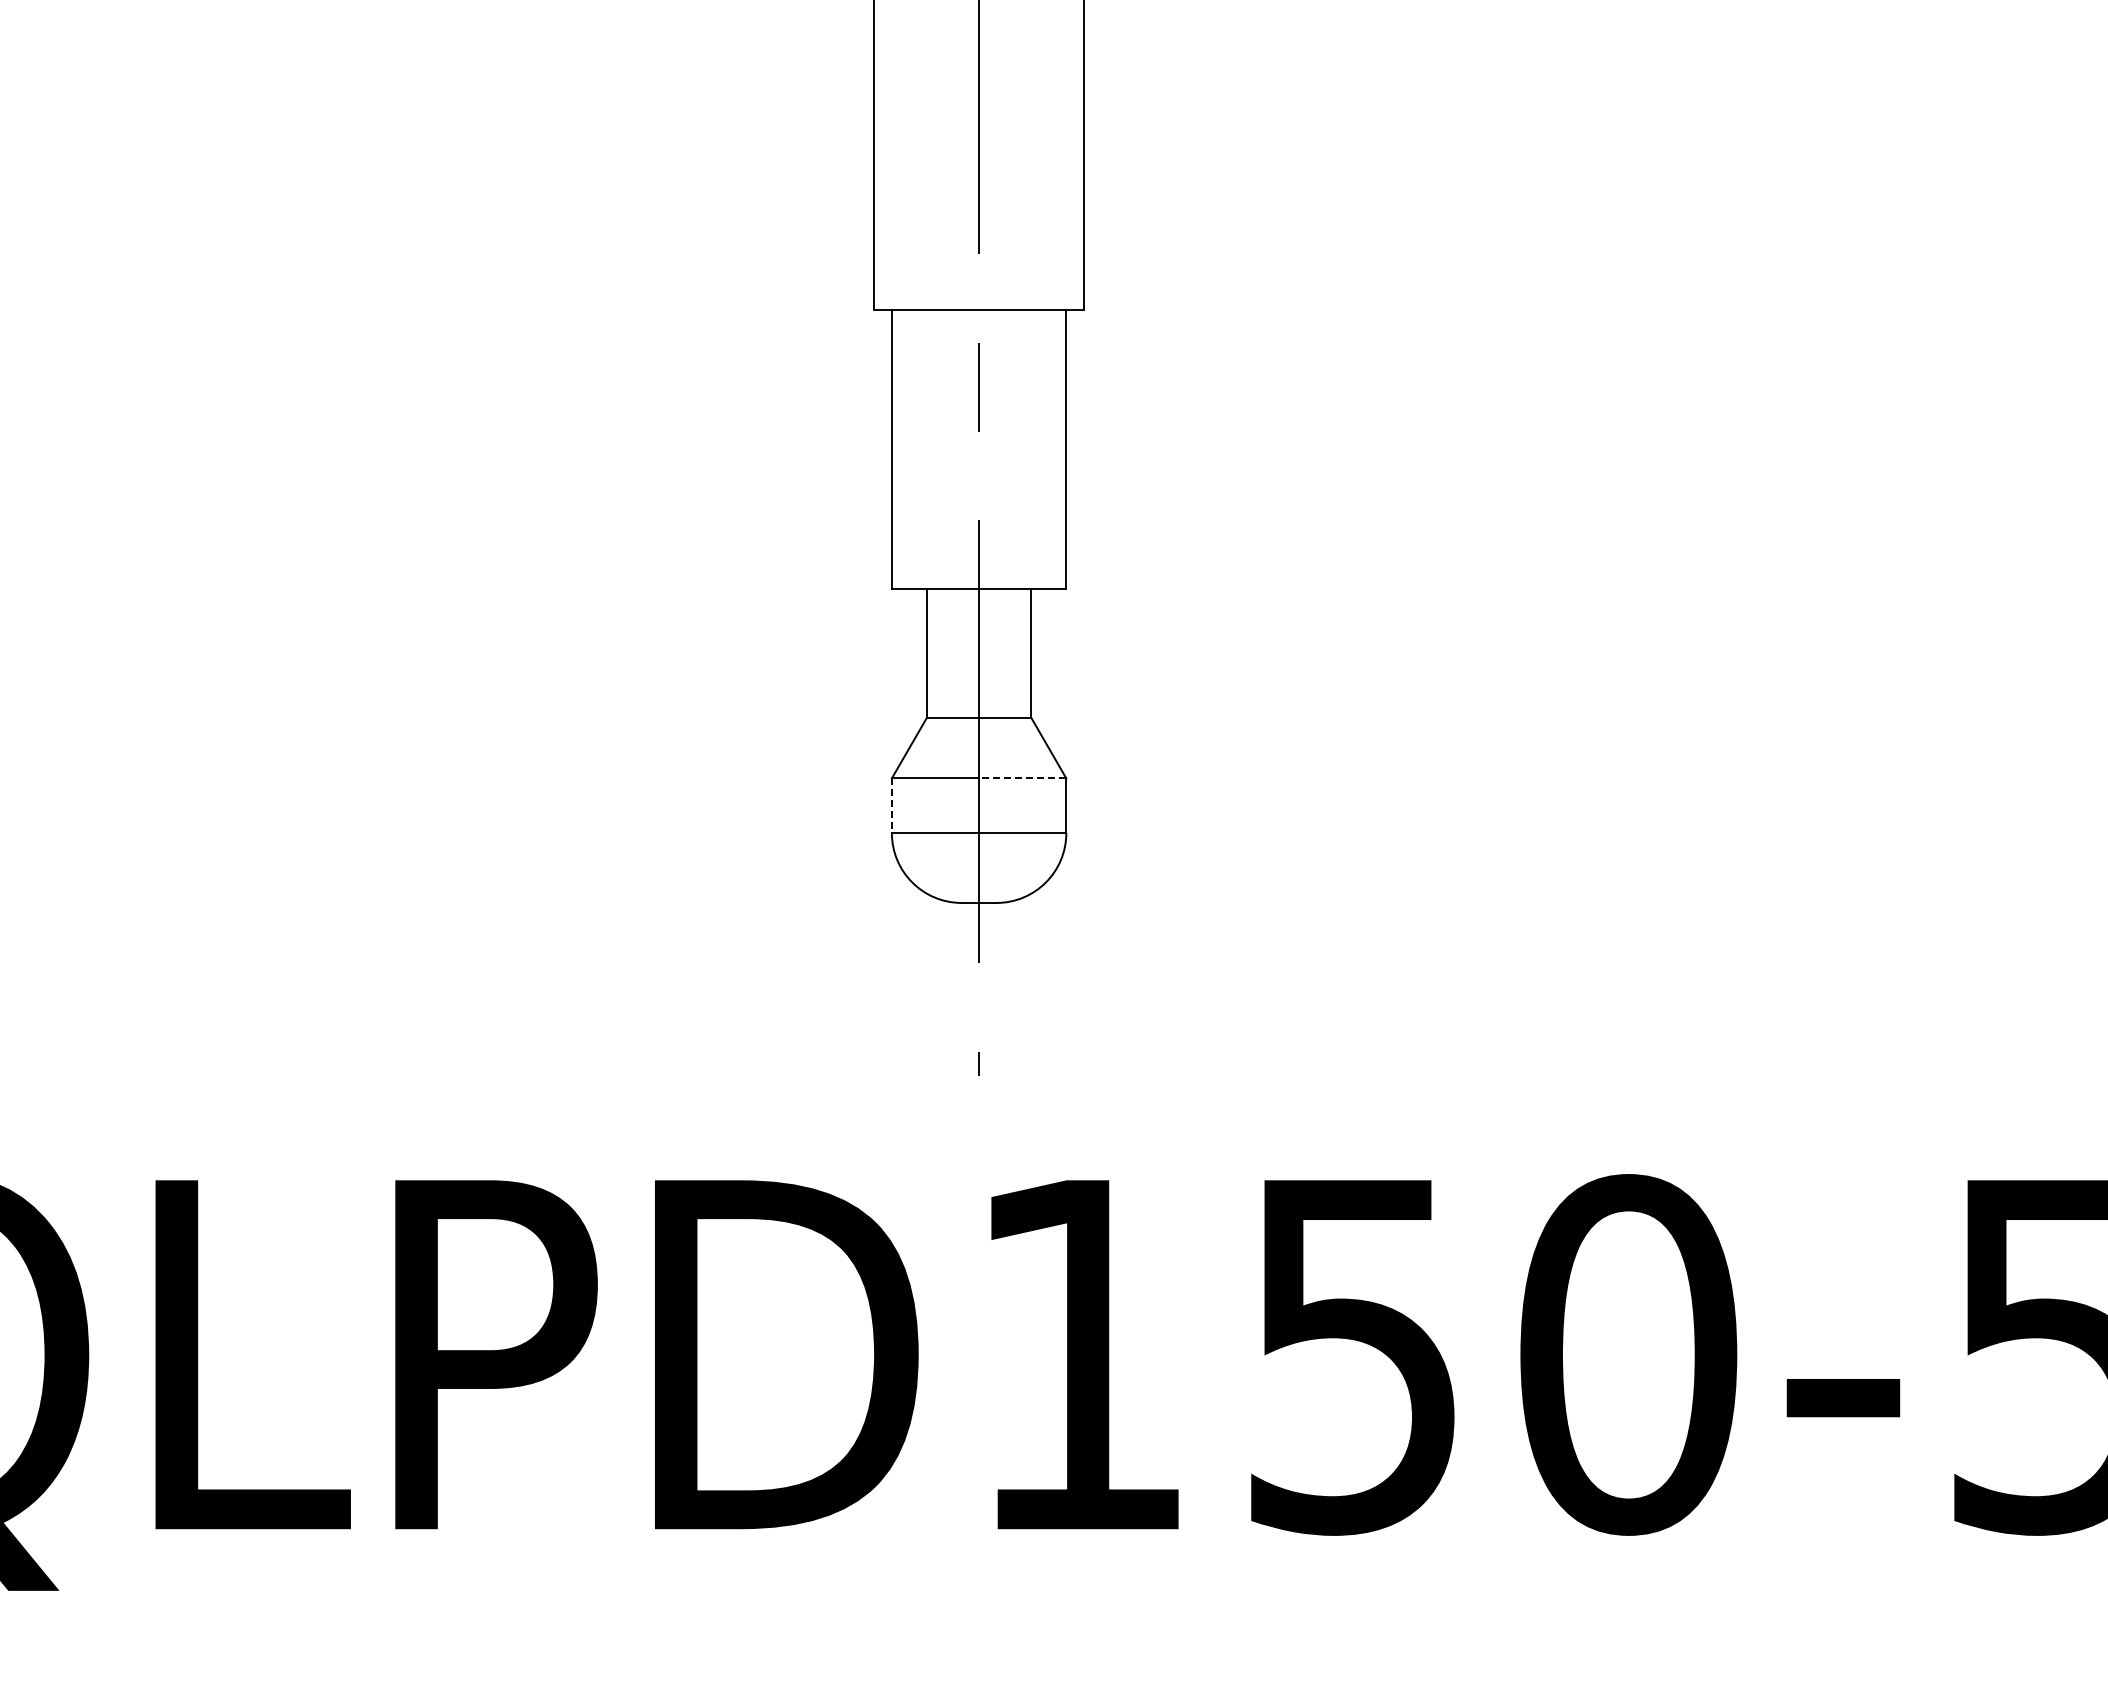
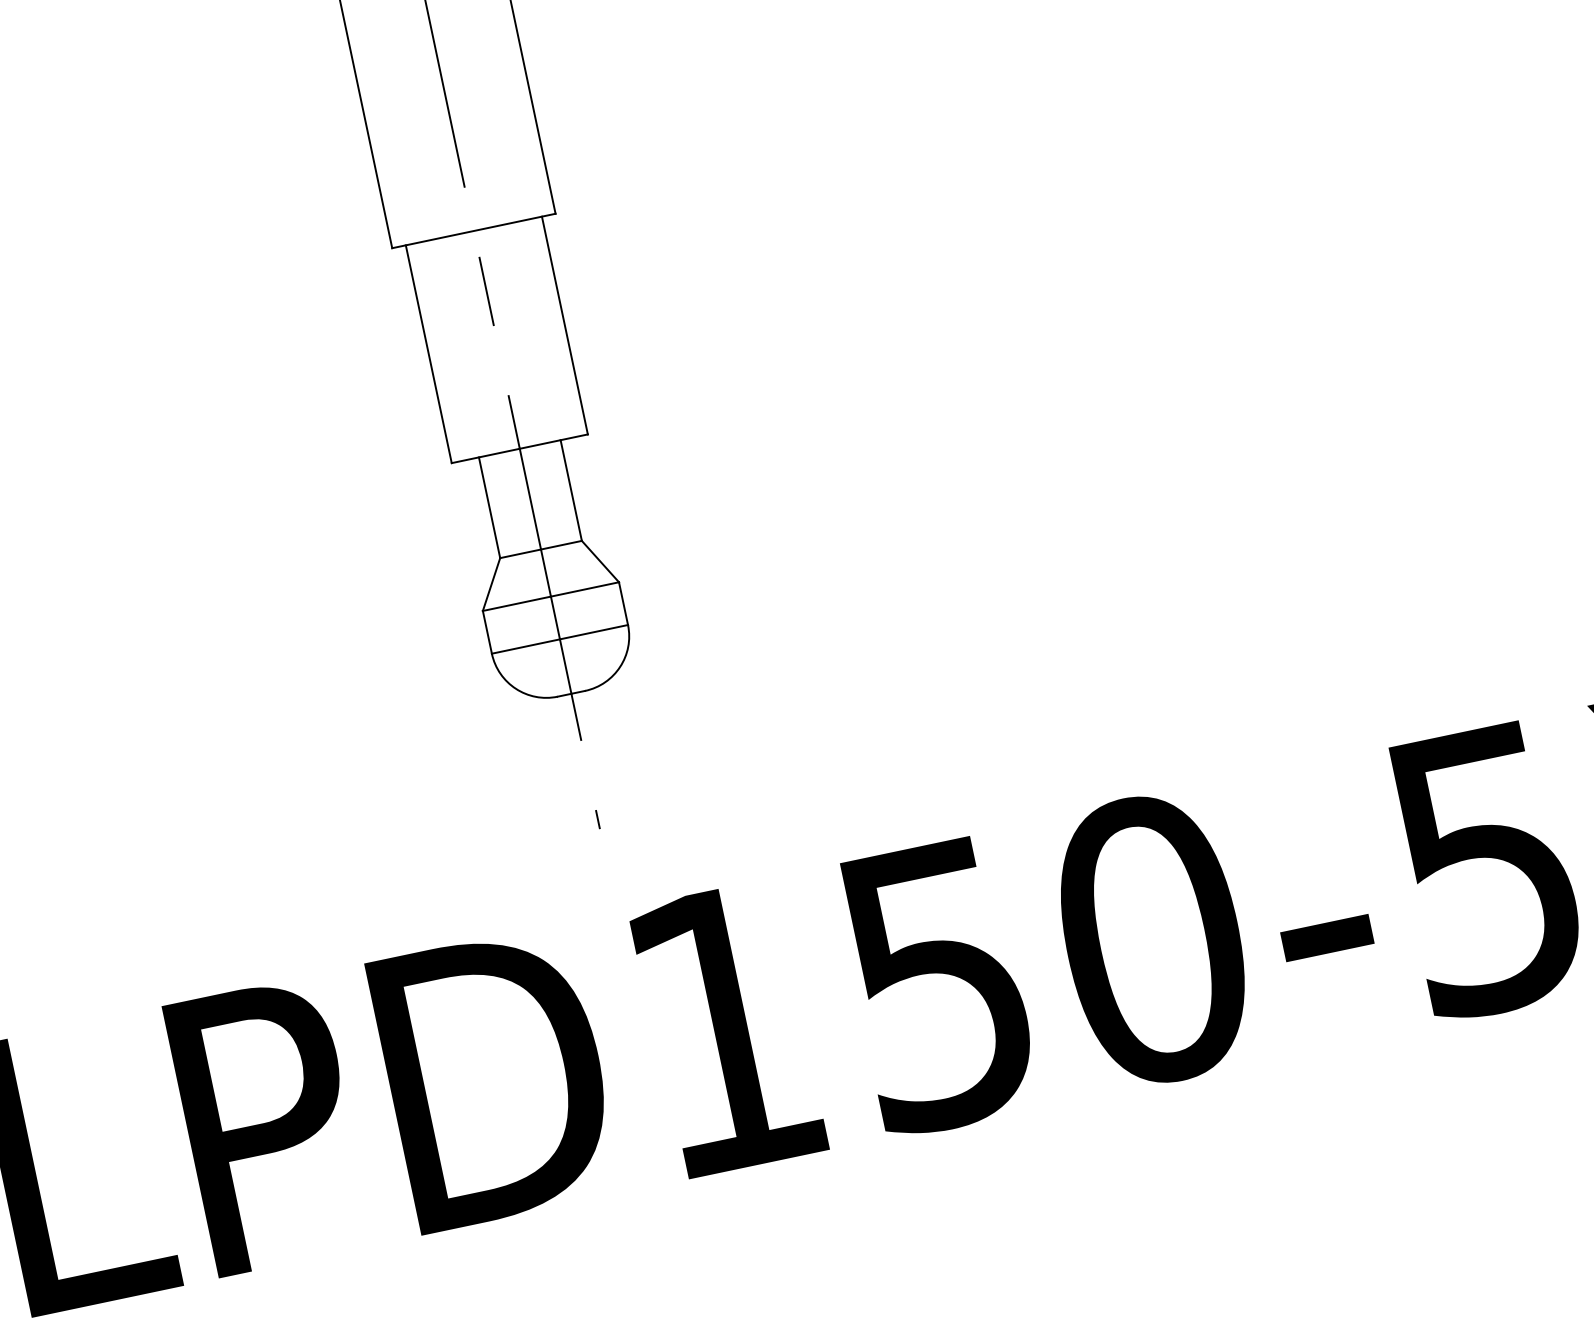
line: (1022, 778) -> (584, 589), dashed -> solid
line: (891, 806) -> (487, 632), dashed -> solid

